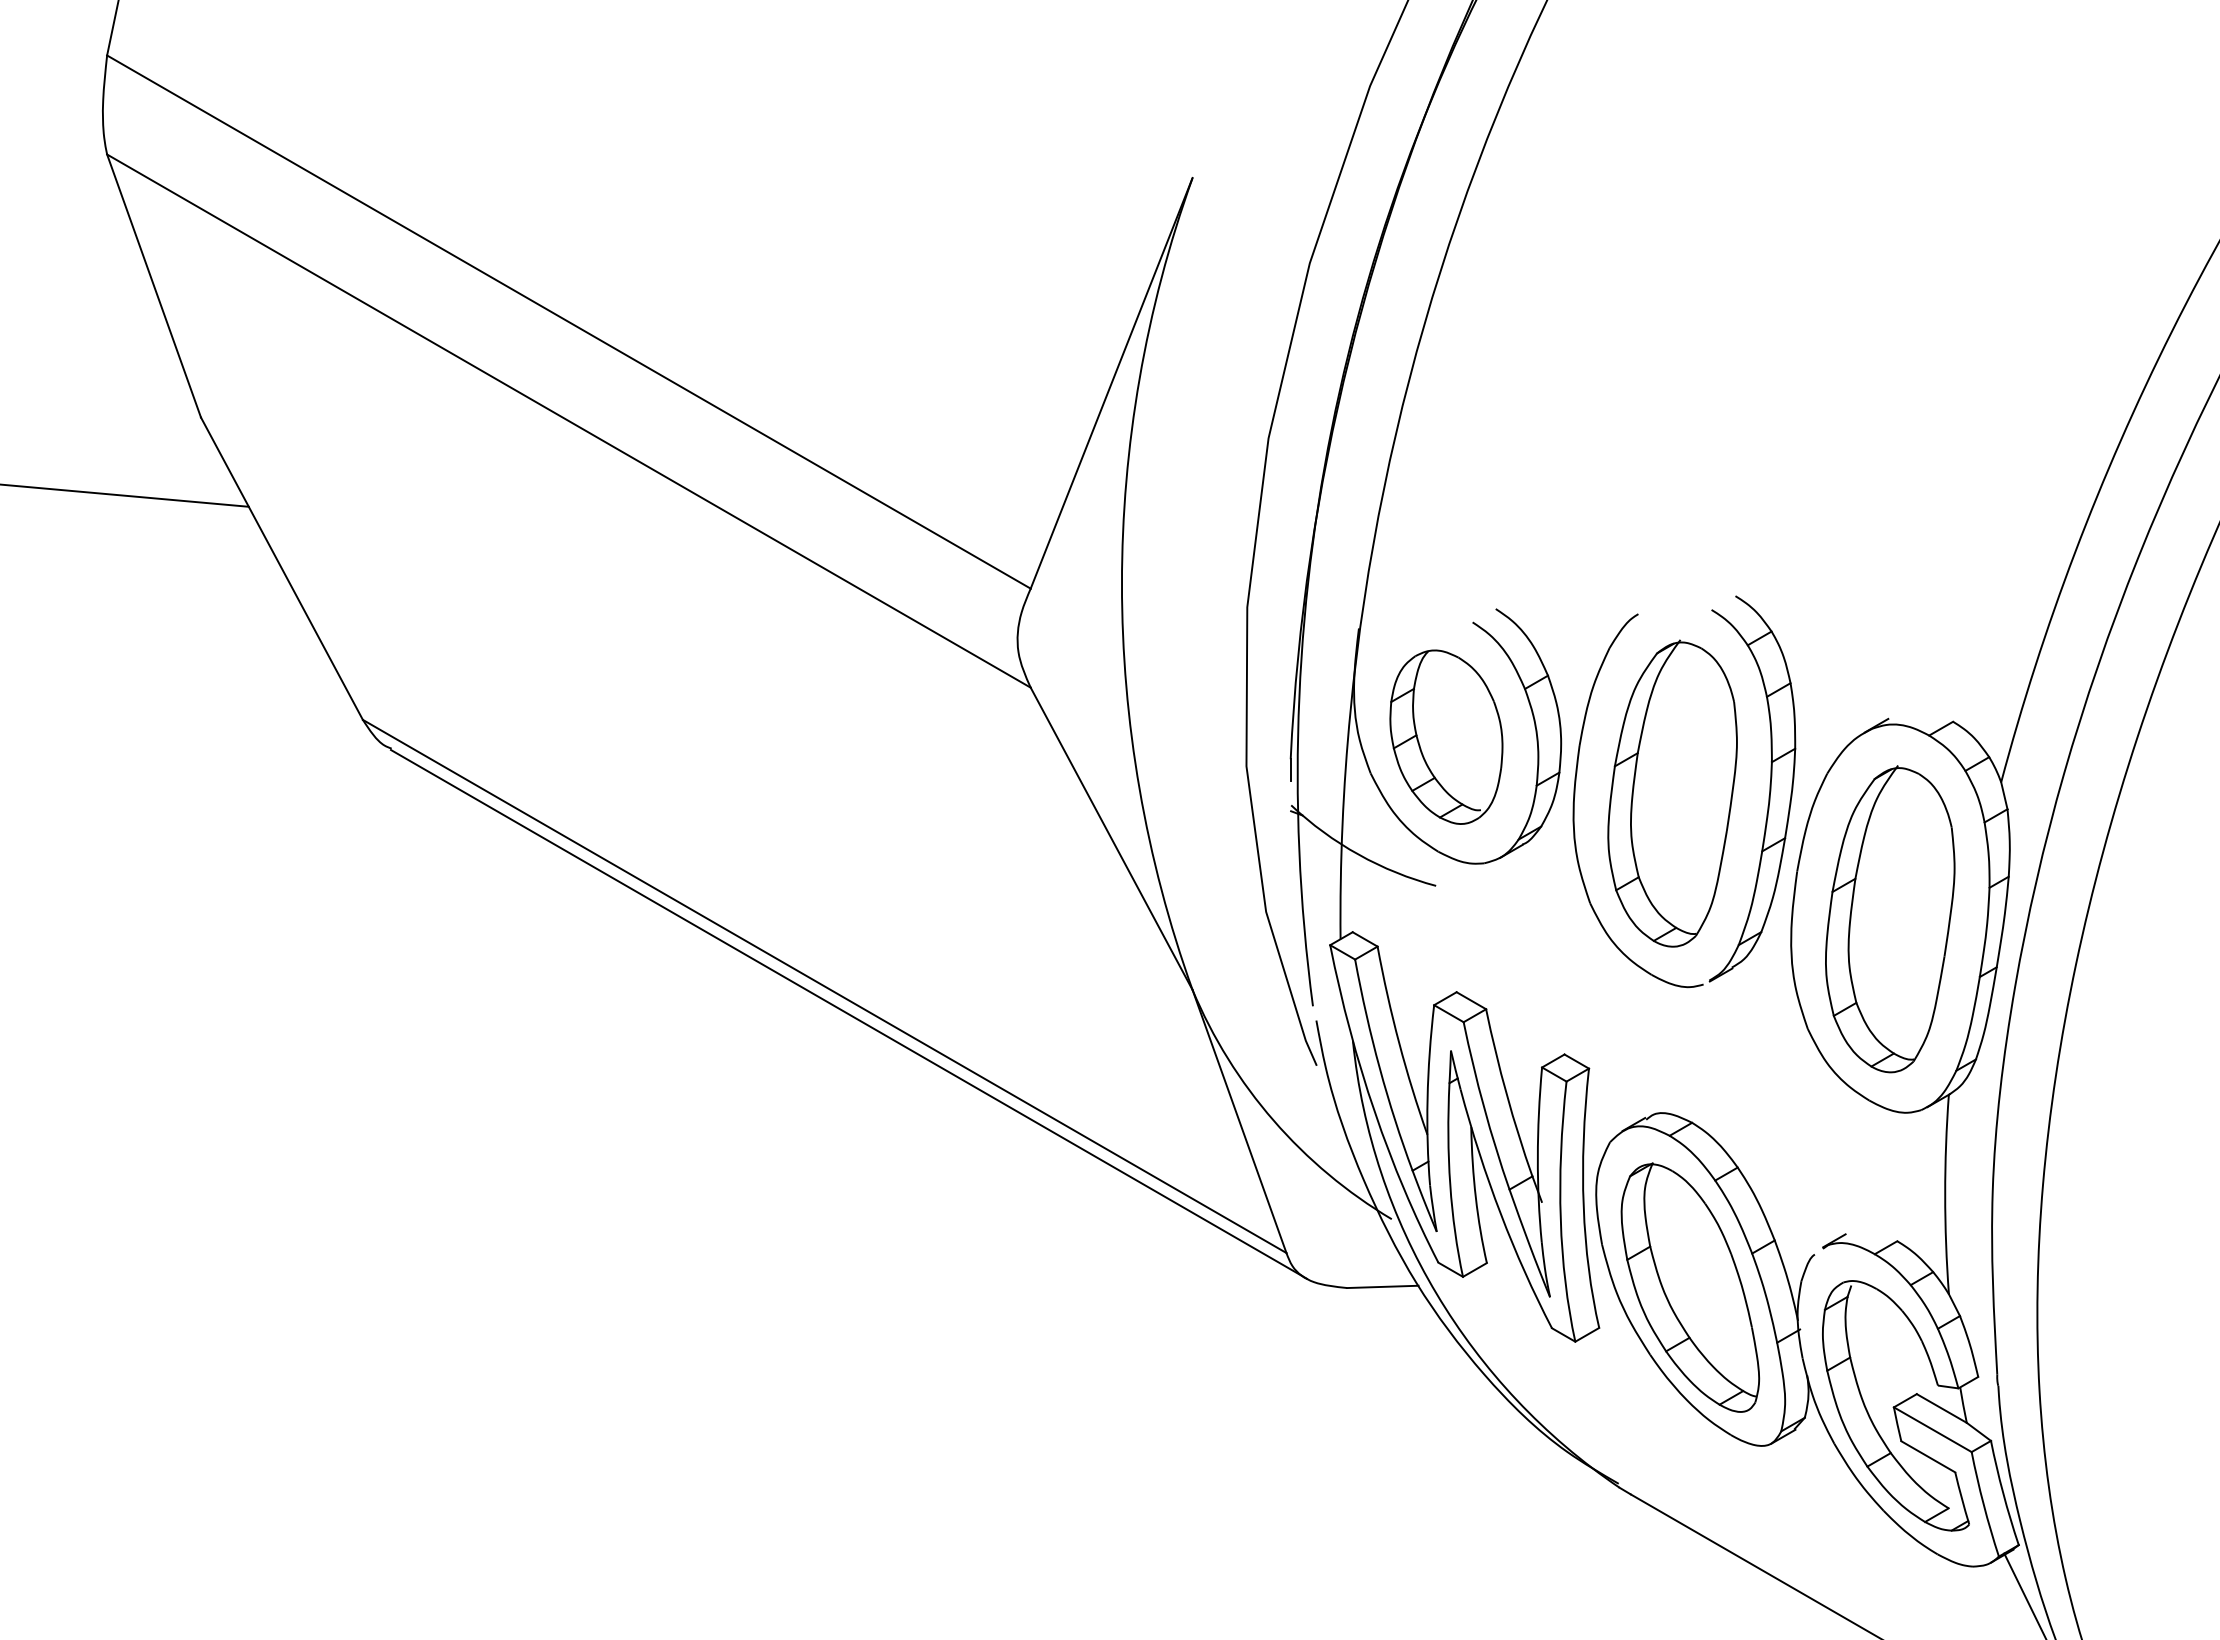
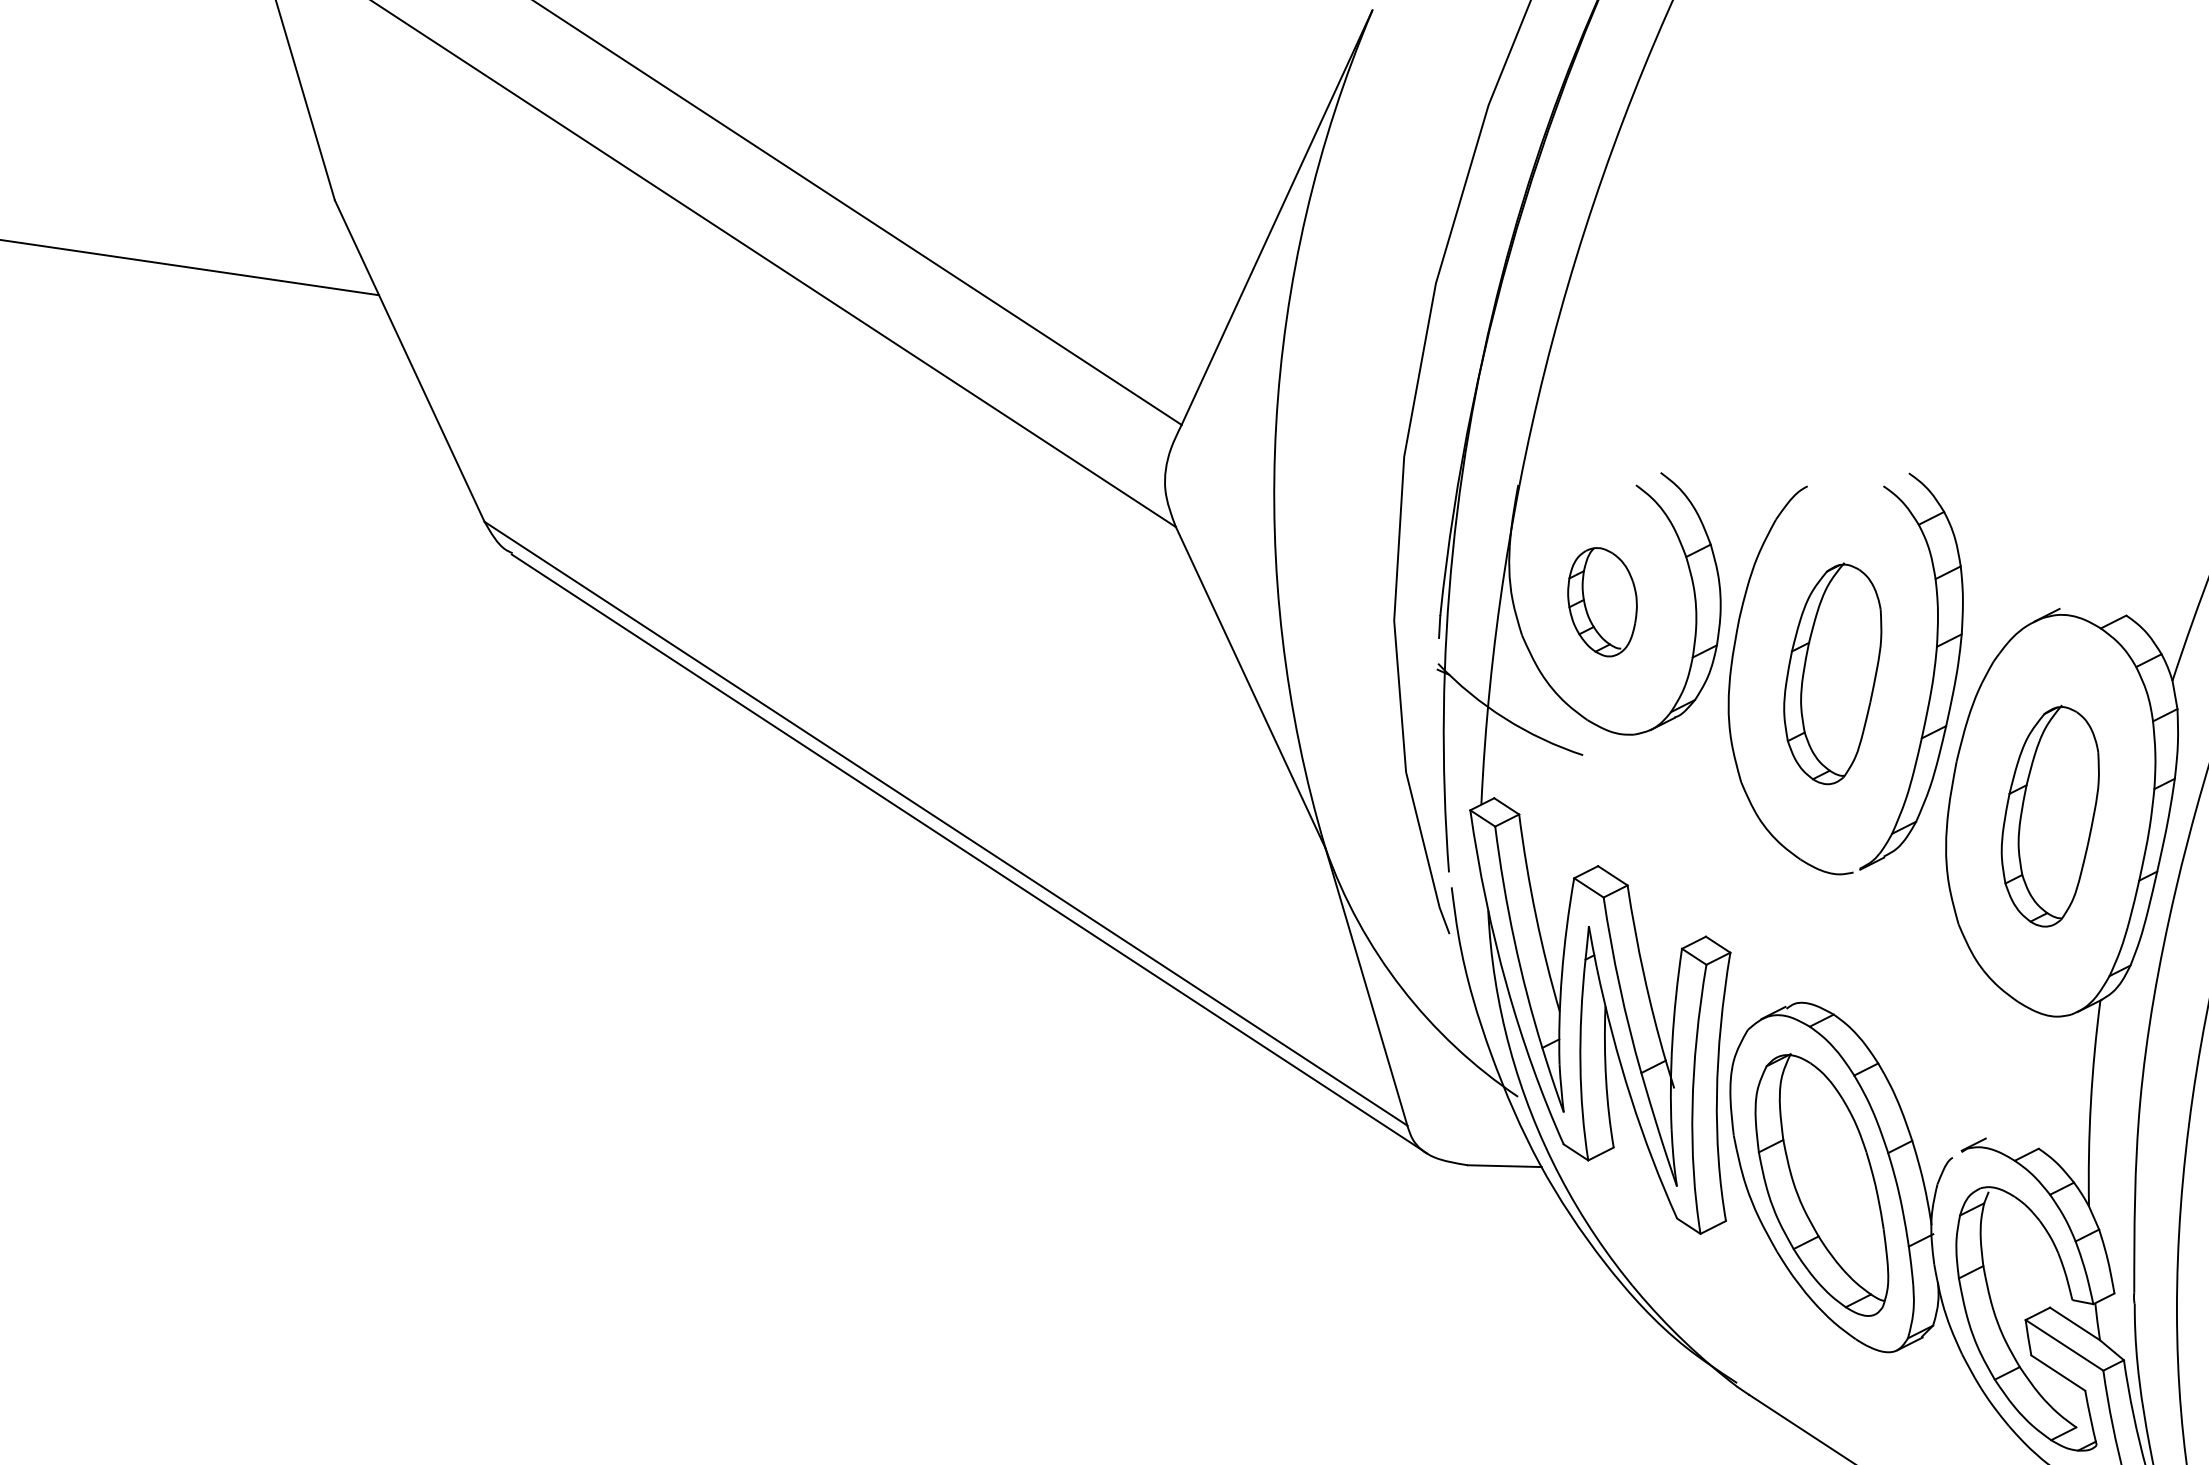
part: (1446, 736) -> (1602, 601), size x0.6
part: (1672, 793) -> (1832, 673), size x0.7
part: (1890, 919) -> (2050, 816), size x0.7

